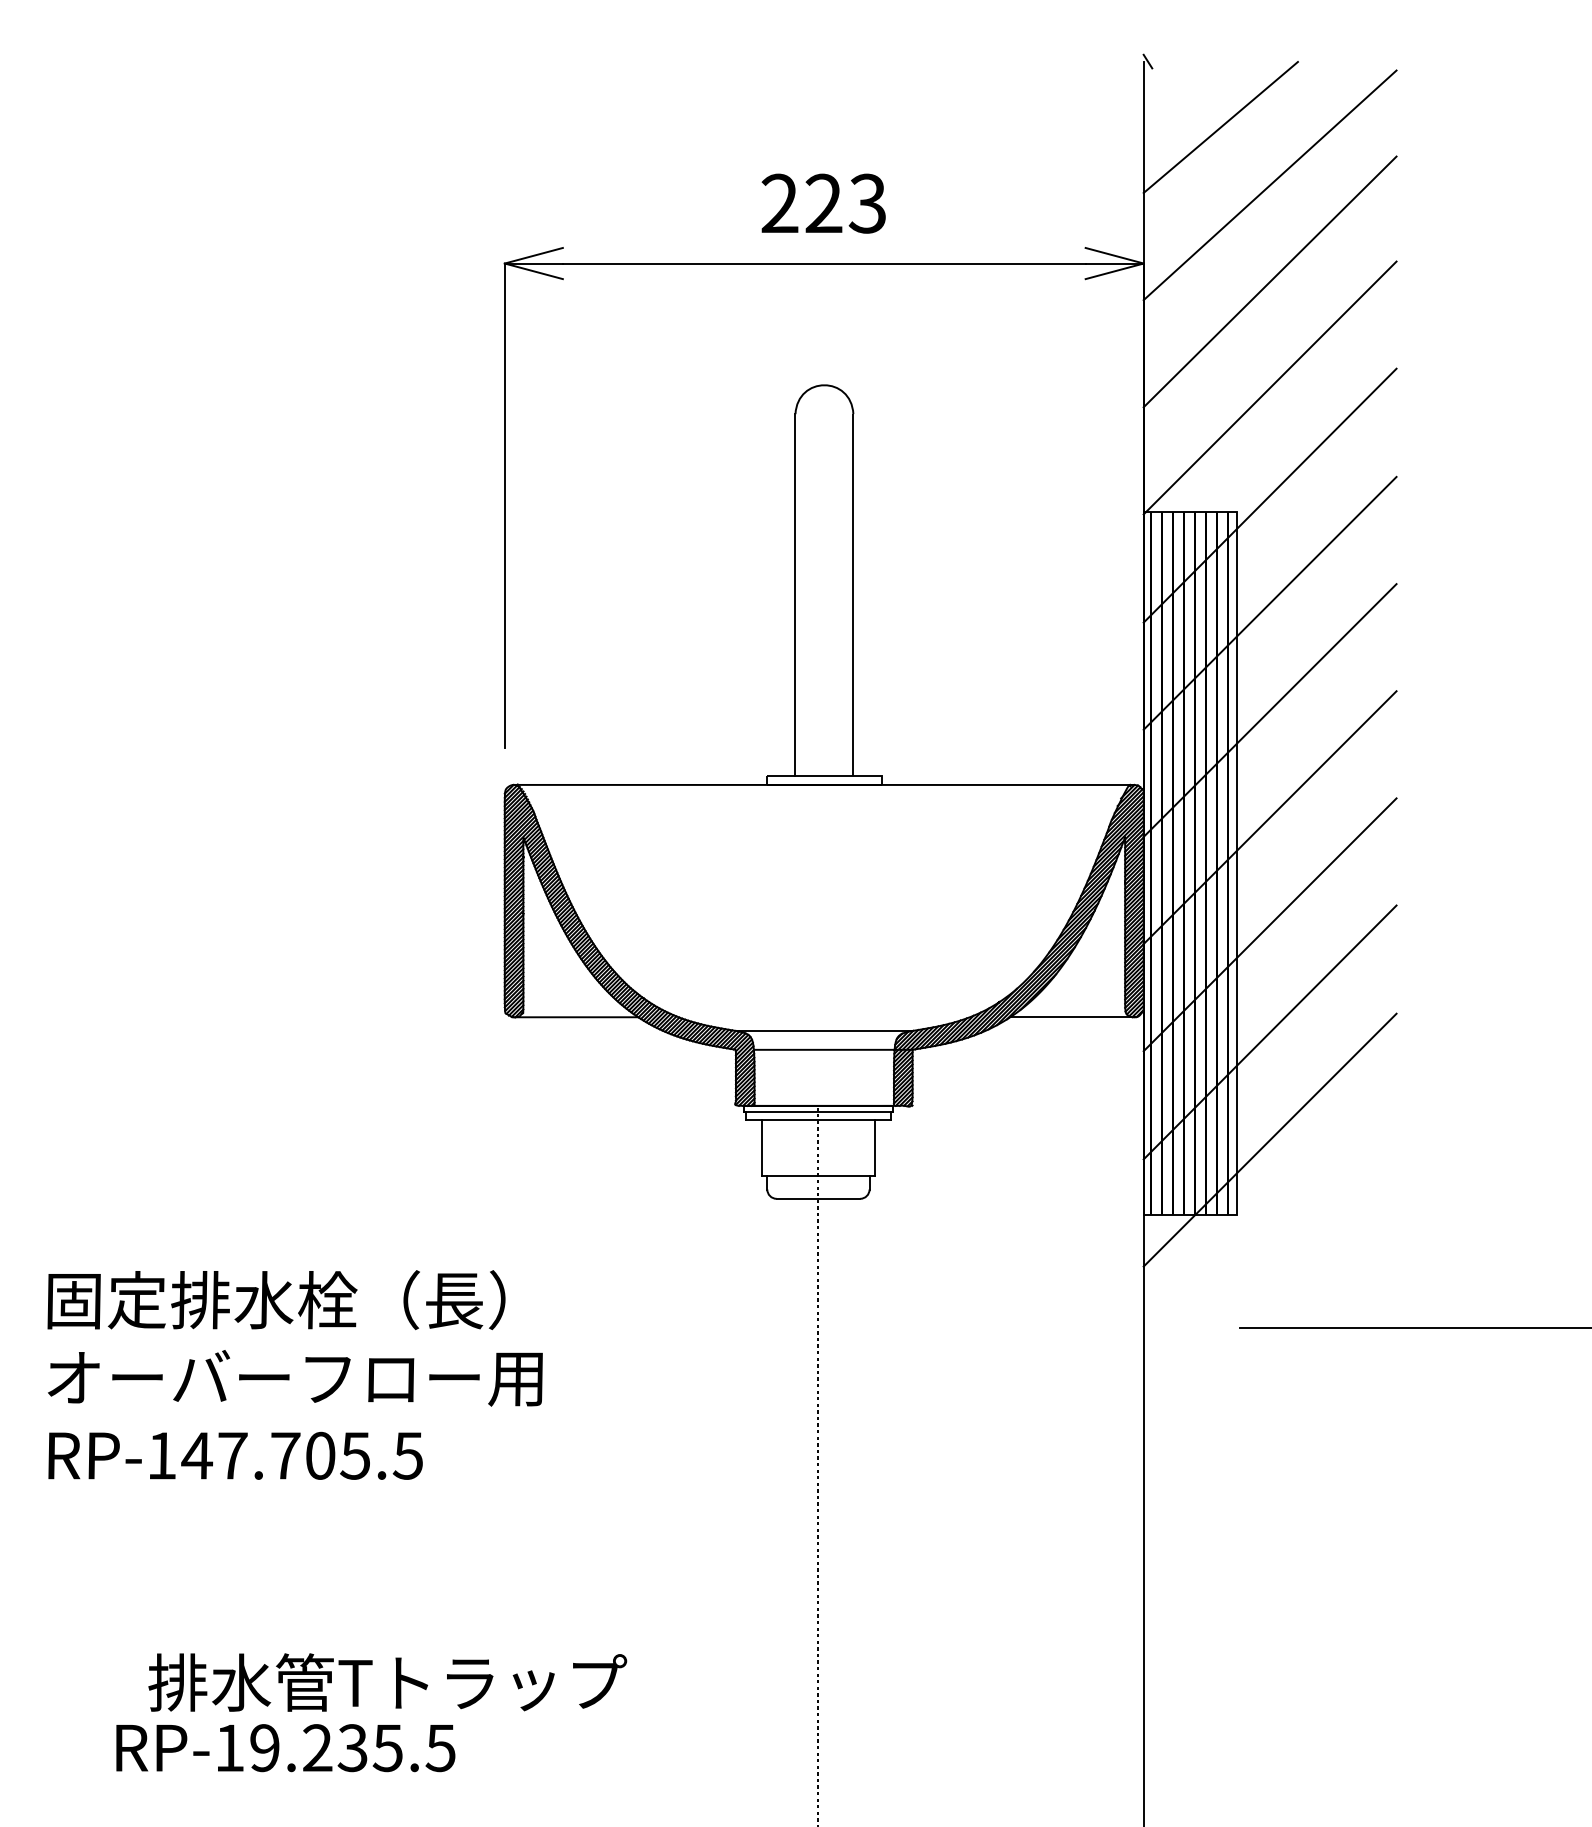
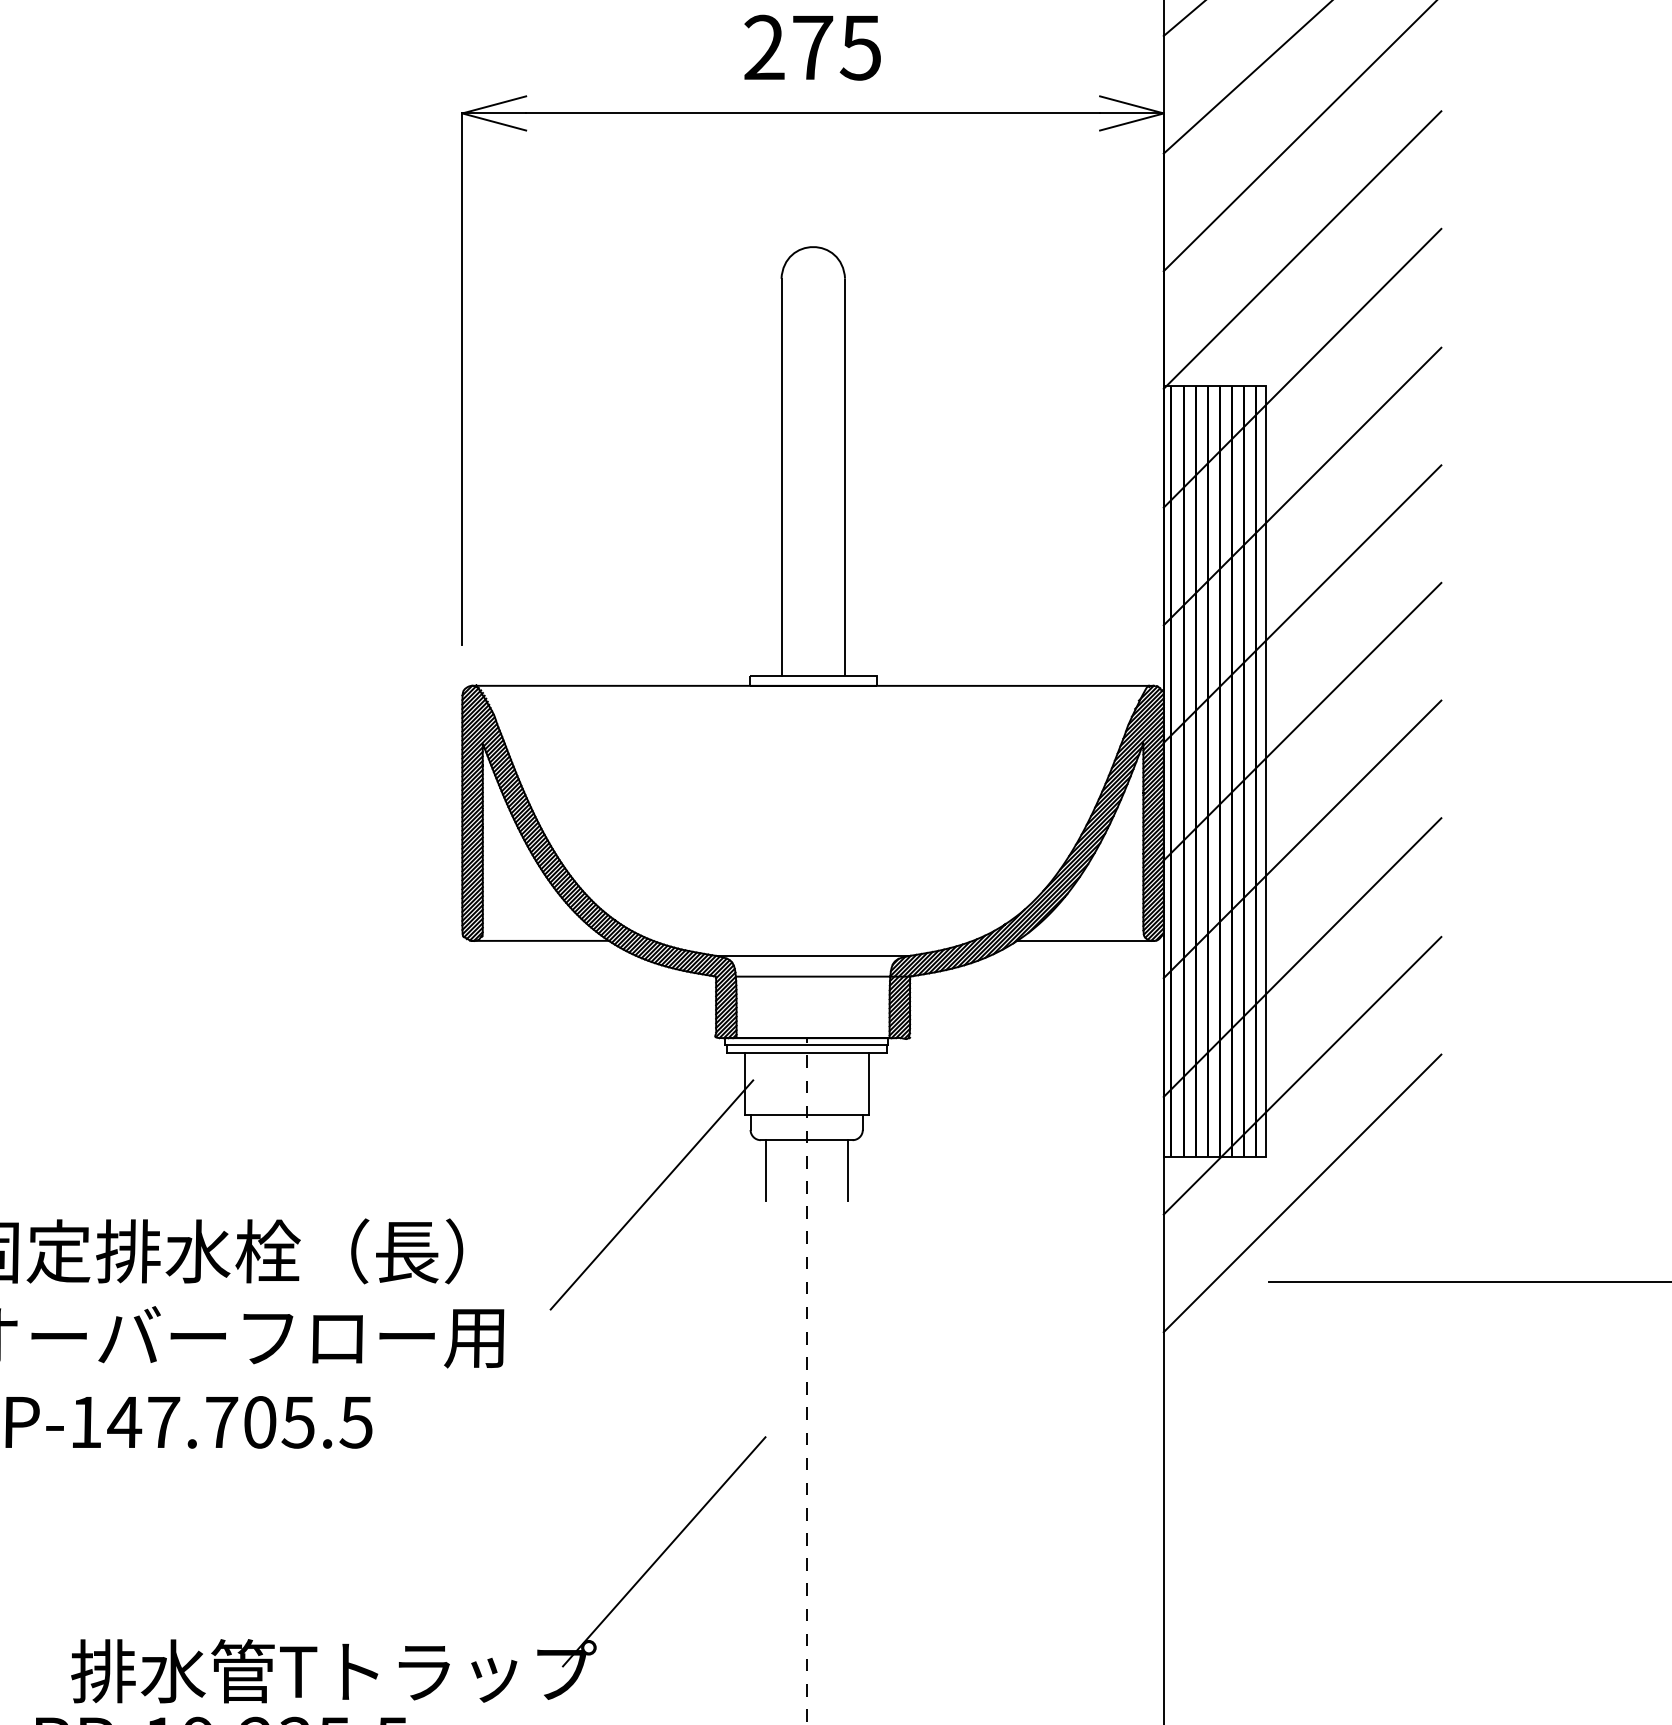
text: (845, 203) -> (836, 47), 223 -> 275
line: (781, 1226) -> (766, 1170), added
line: (855, 1226) -> (847, 1170), added
line: (1269, 1246) -> (1301, 1192), added
line: (677, 1248) -> (651, 1194), added
line: (688, 1573) -> (664, 1551), added

